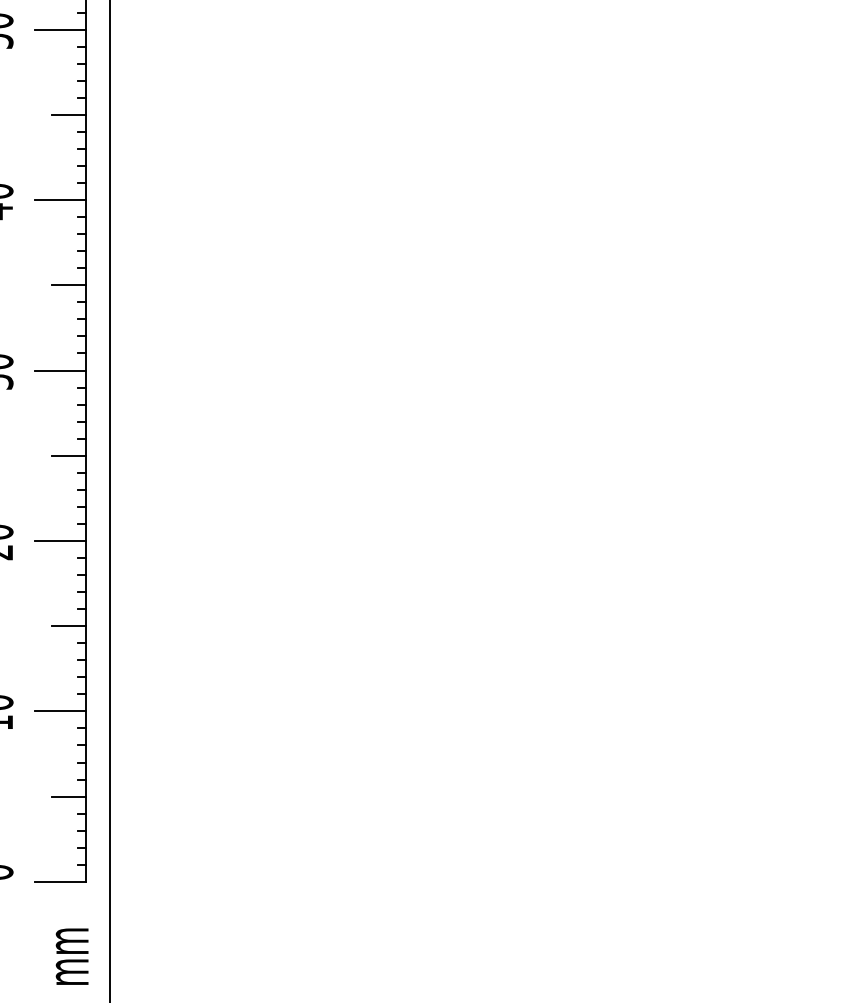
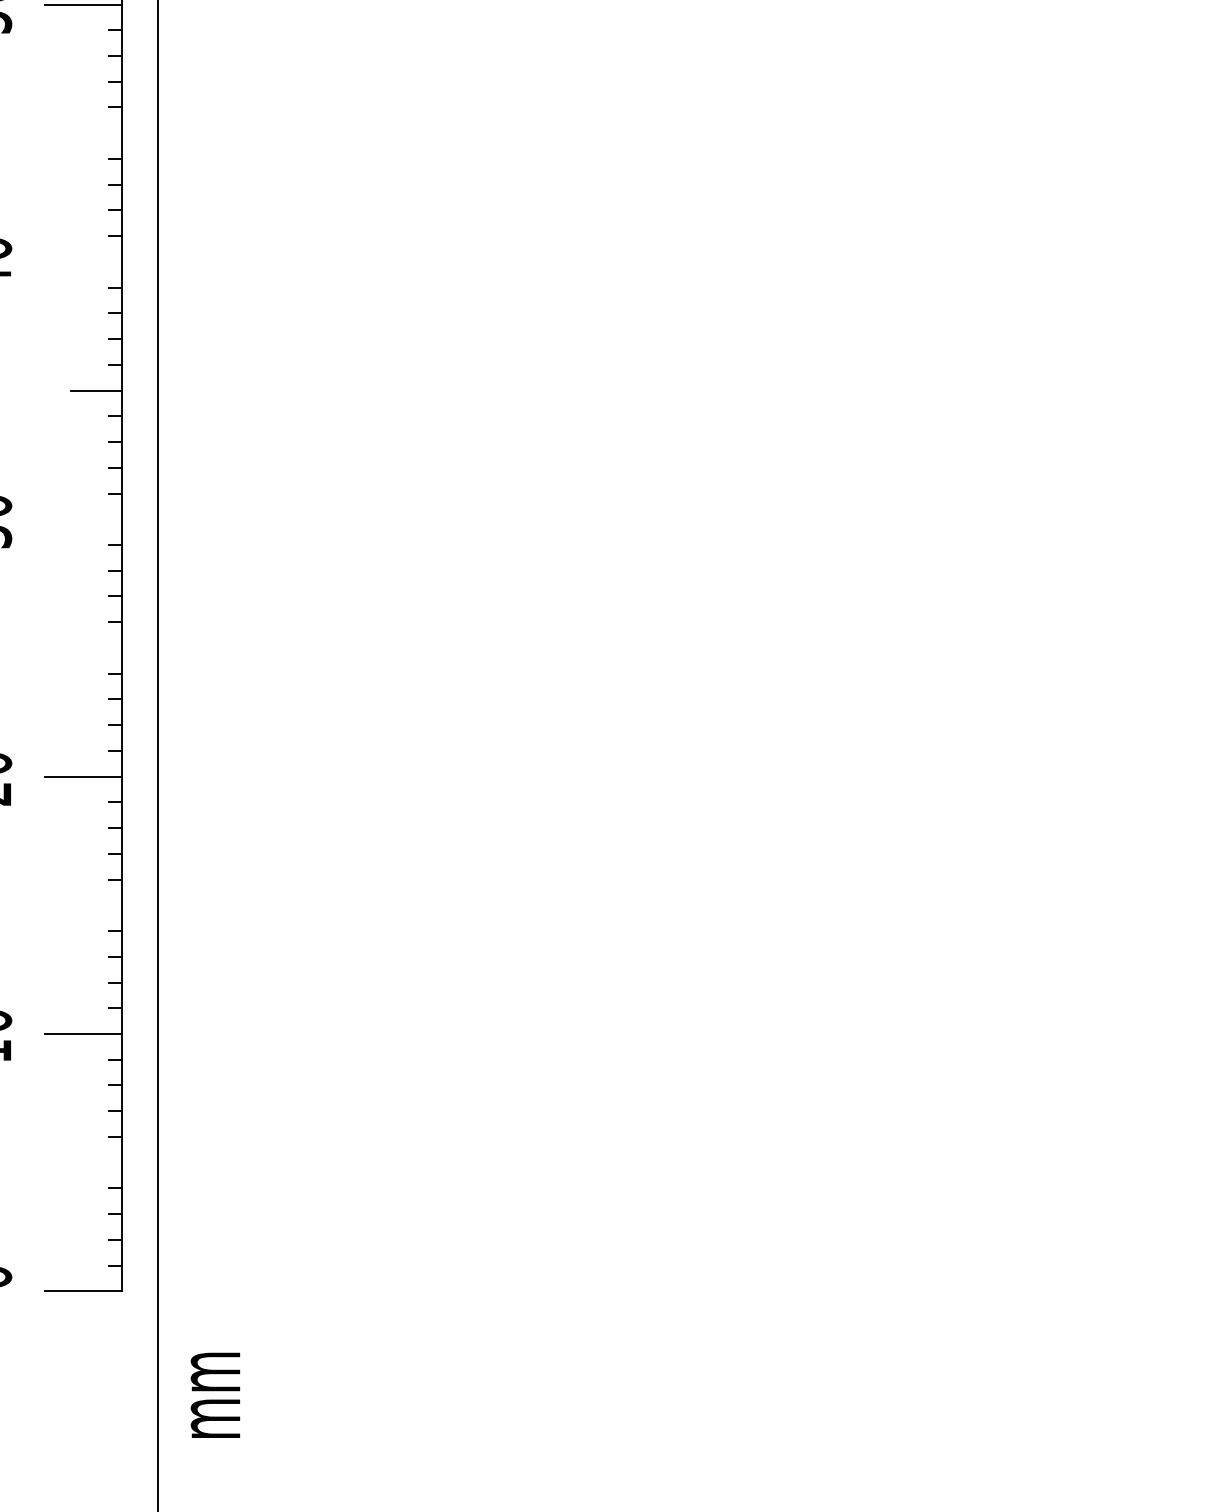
line: (69, 114) -> (96, 132), removed
line: (60, 200) -> (83, 262), removed
line: (60, 370) -> (83, 519), removed
line: (69, 455) -> (96, 647), removed
line: (69, 626) -> (96, 905), removed
line: (69, 796) -> (96, 1162), removed
text: (71, 956) -> (214, 1395), moved

